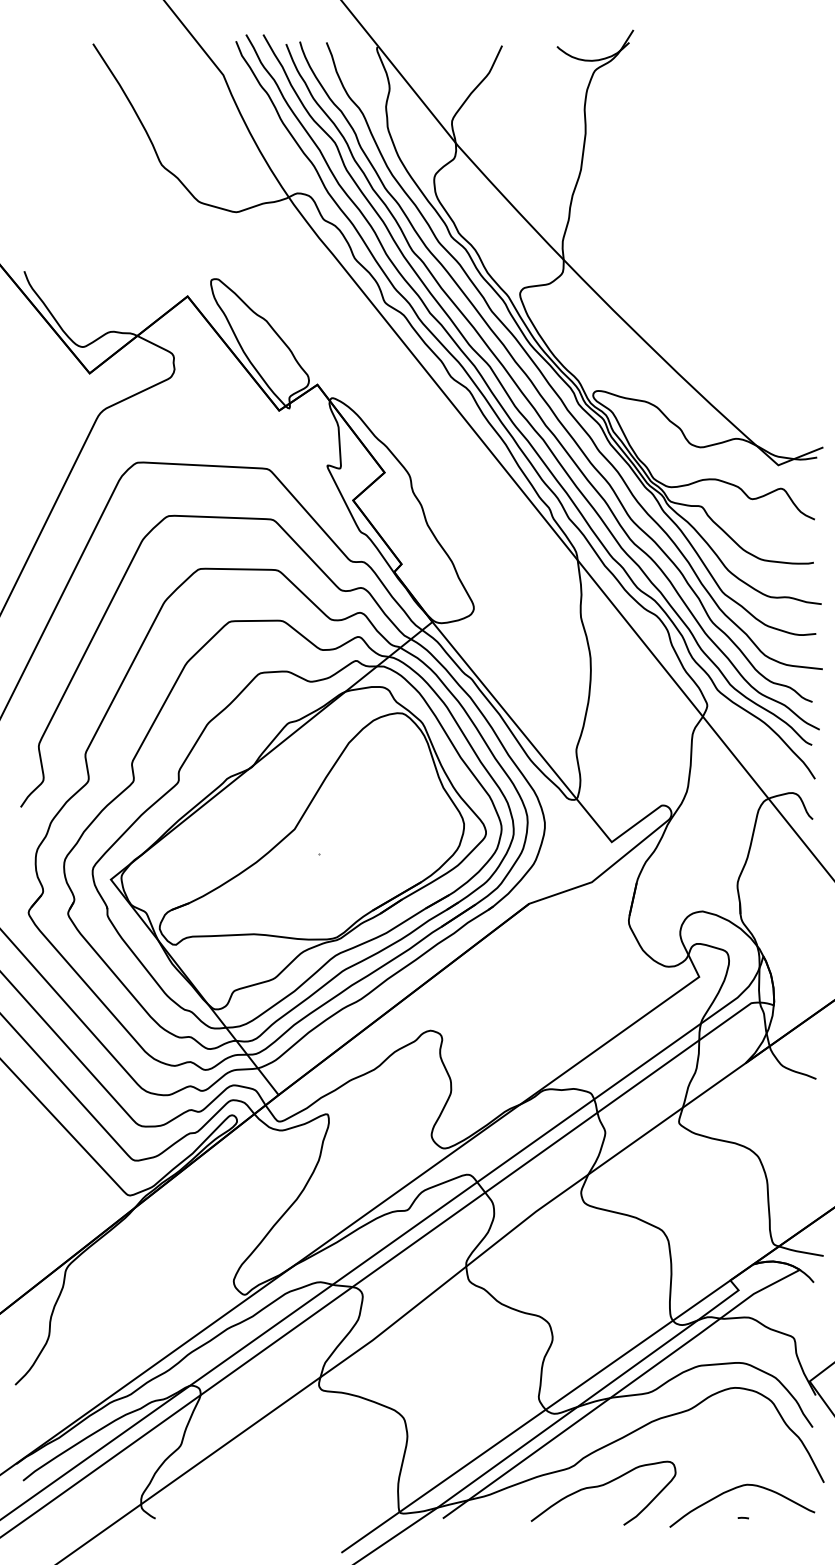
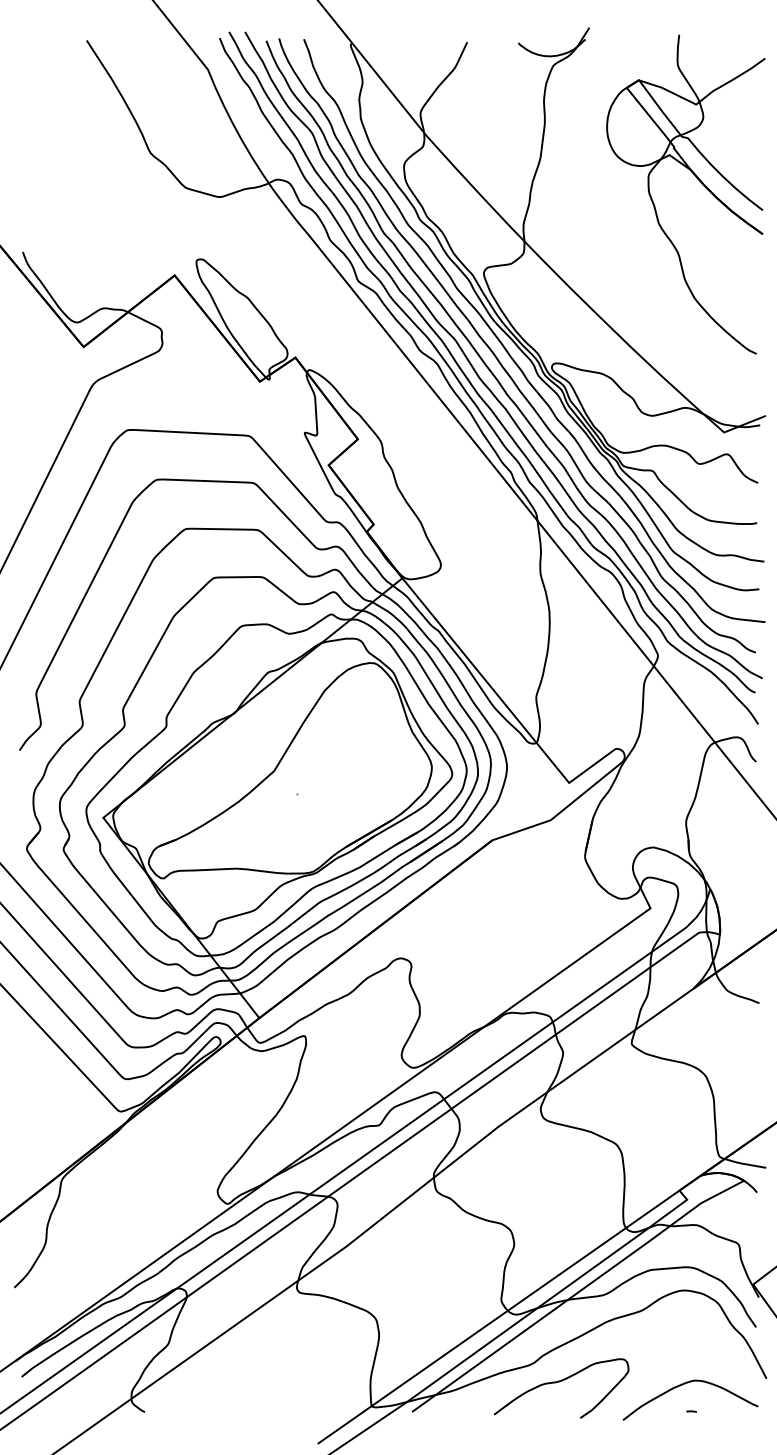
part: (752, 196) -> (700, 182), added

